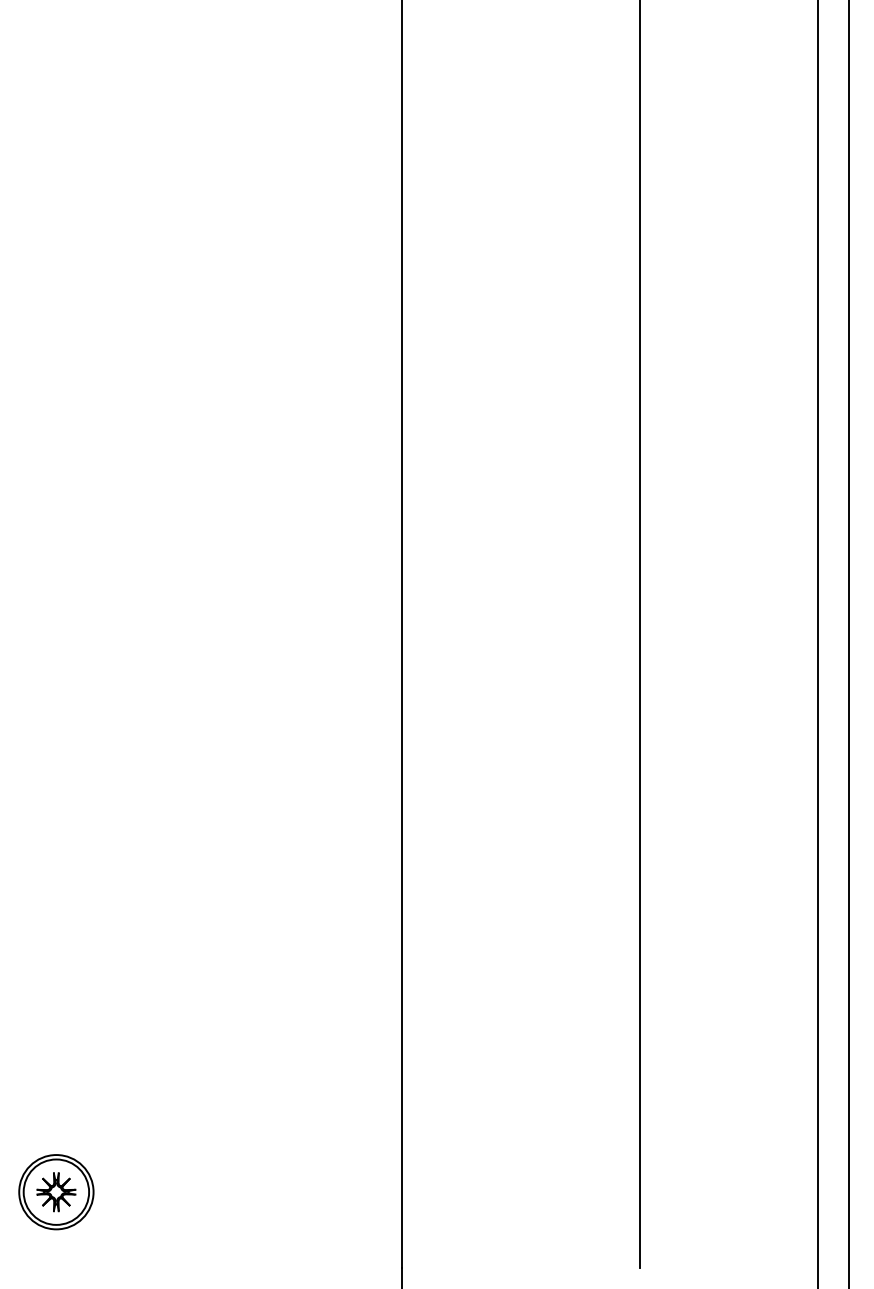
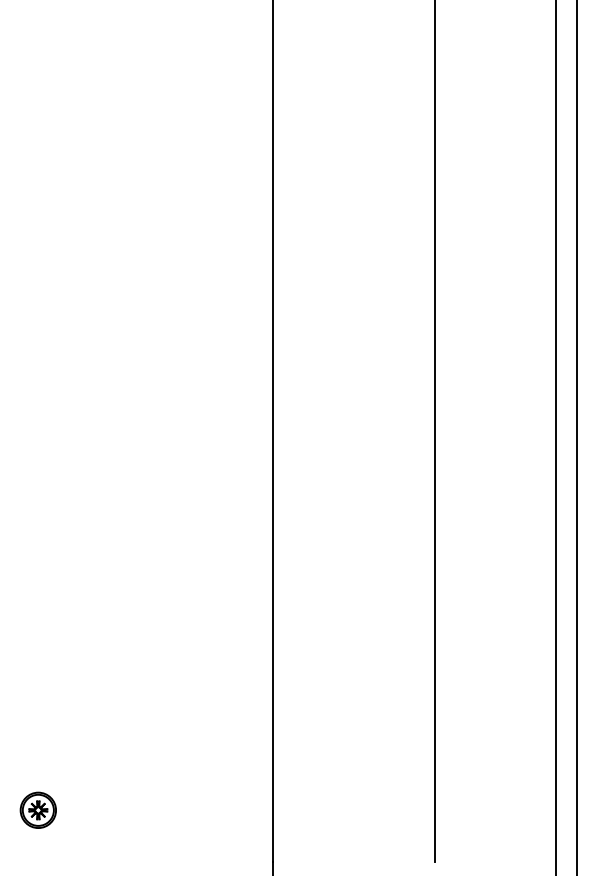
part: (56, 1192) -> (38, 810), size x0.7

